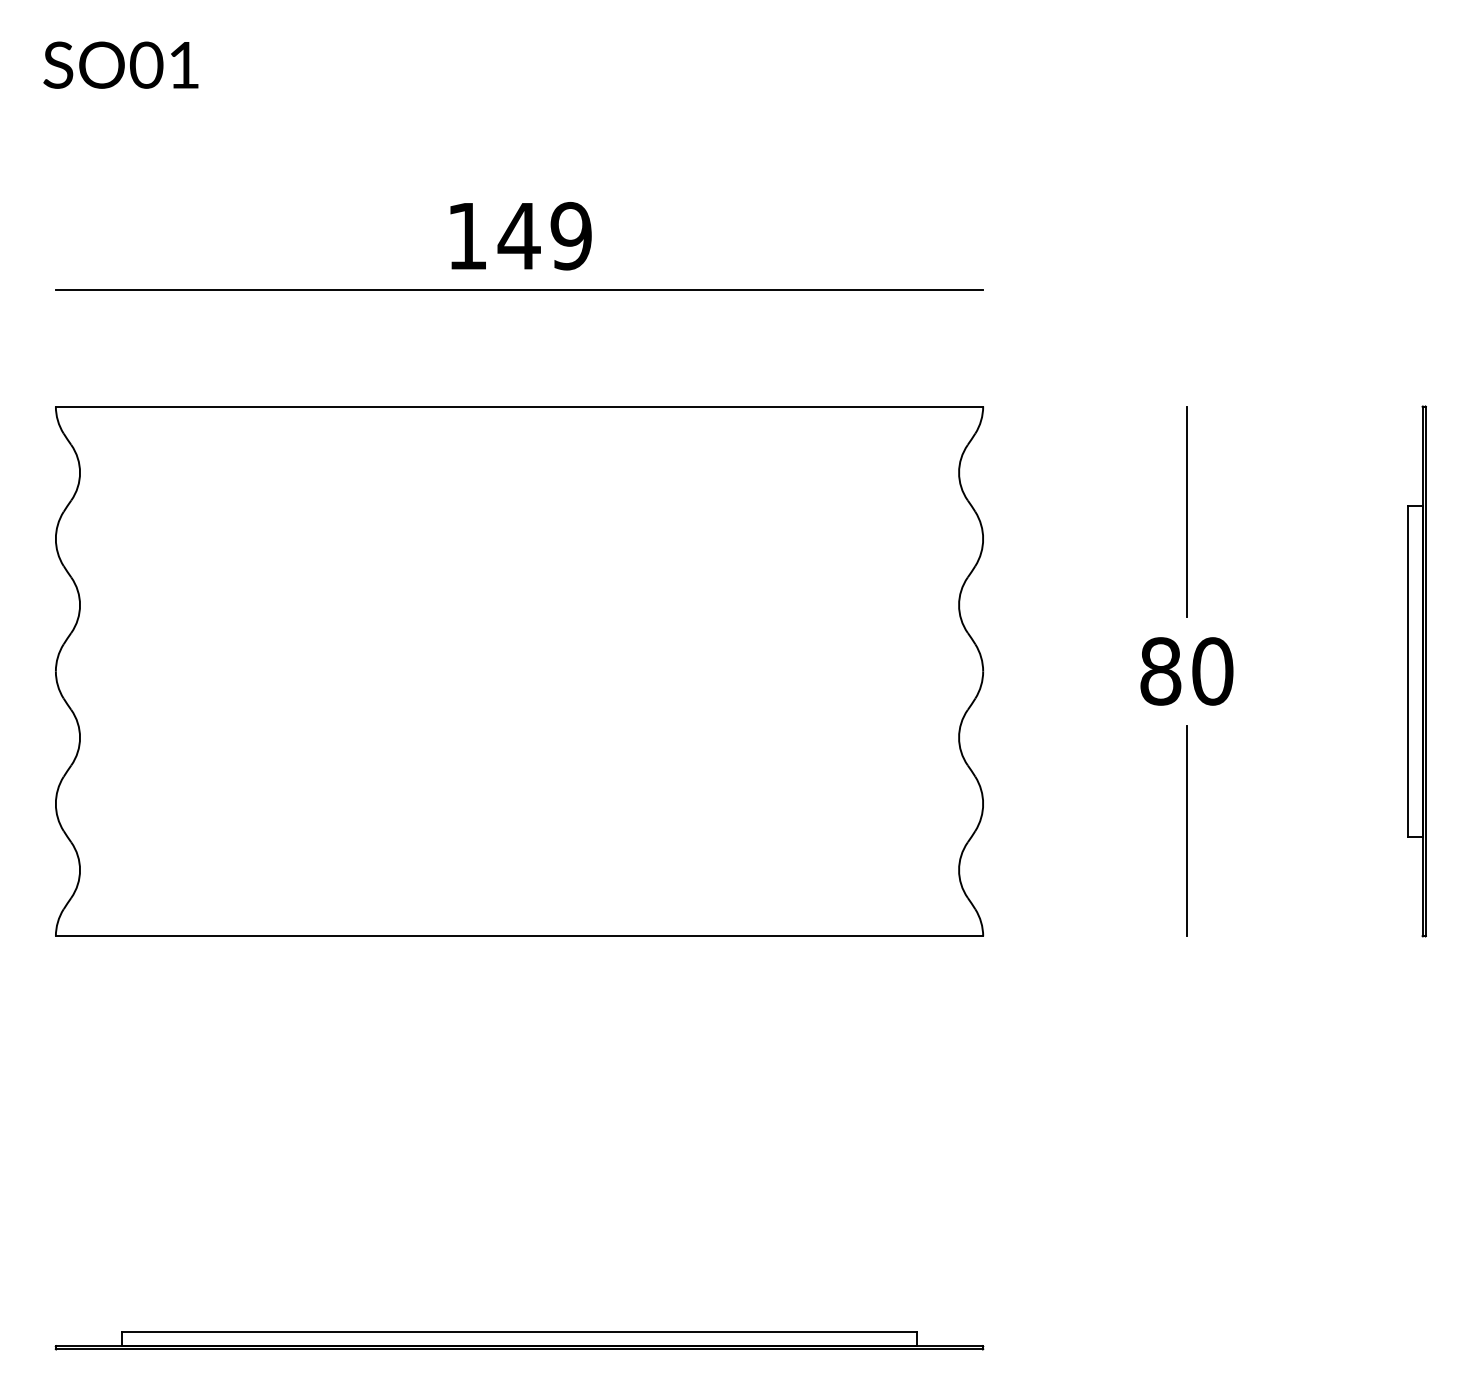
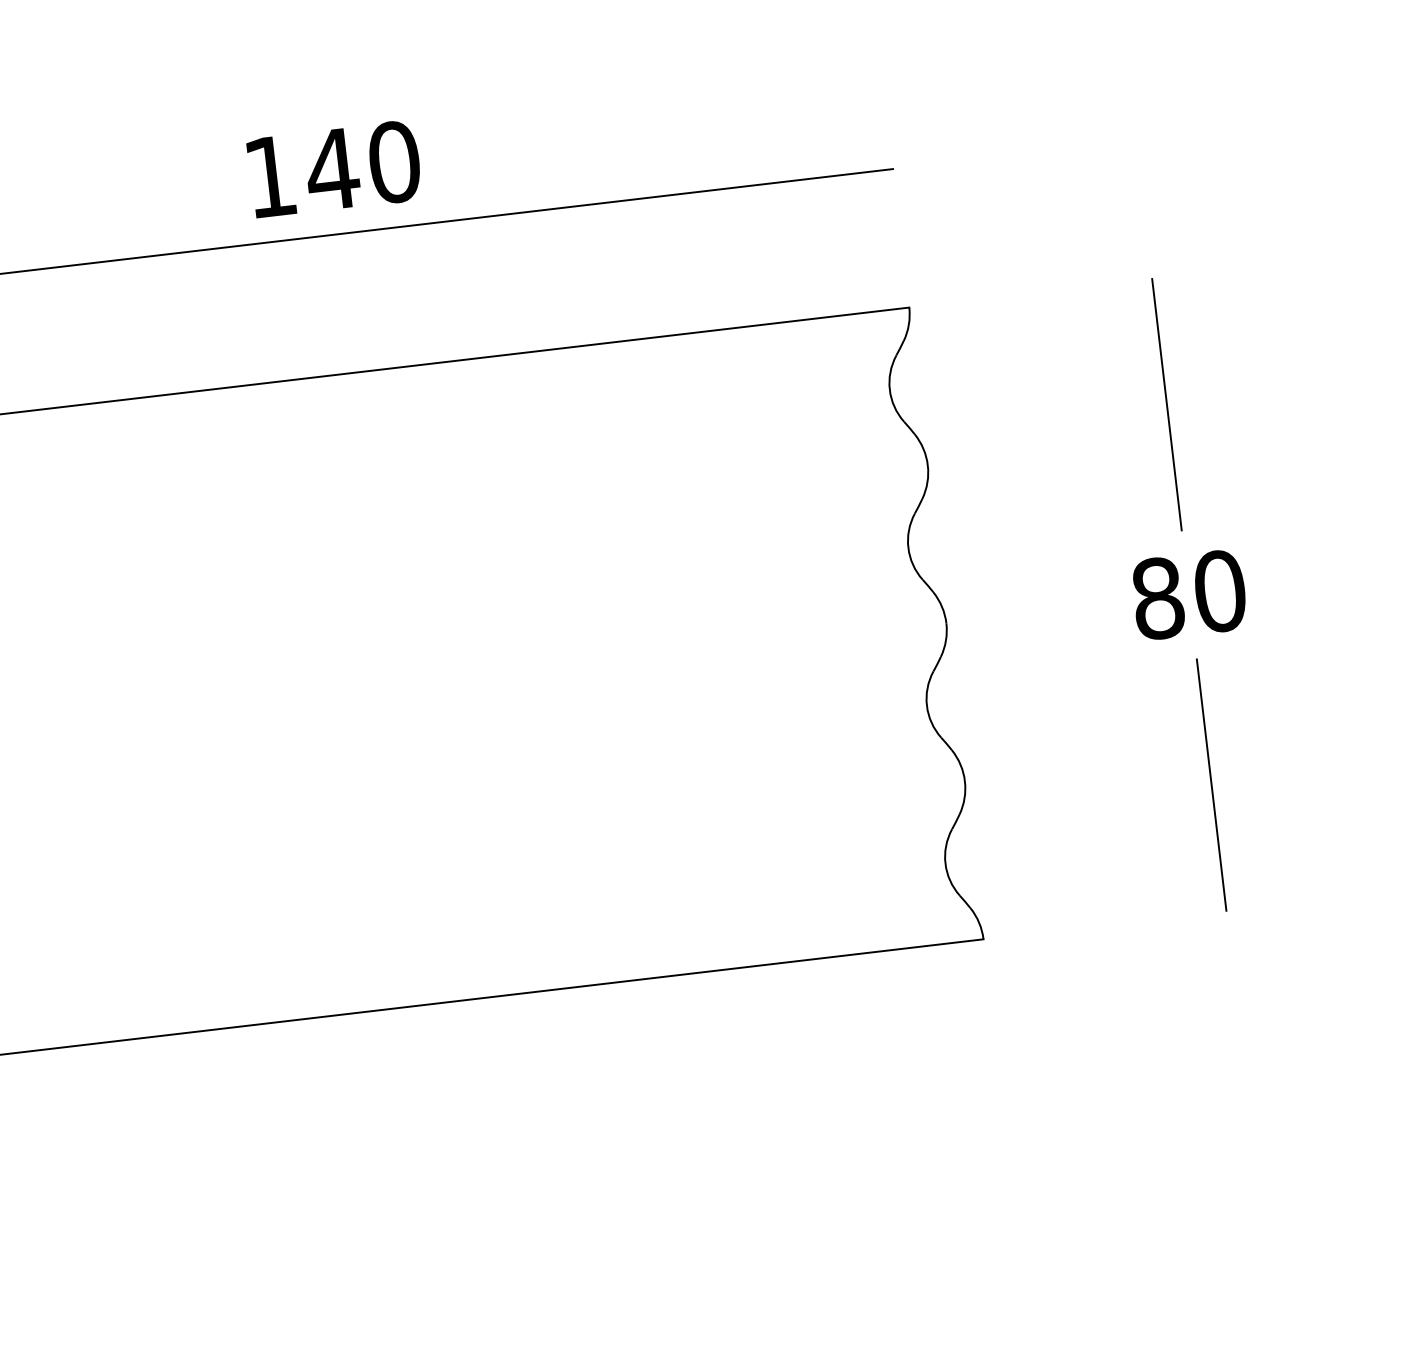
text: (571, 236) -> (394, 162), 149 -> 140

